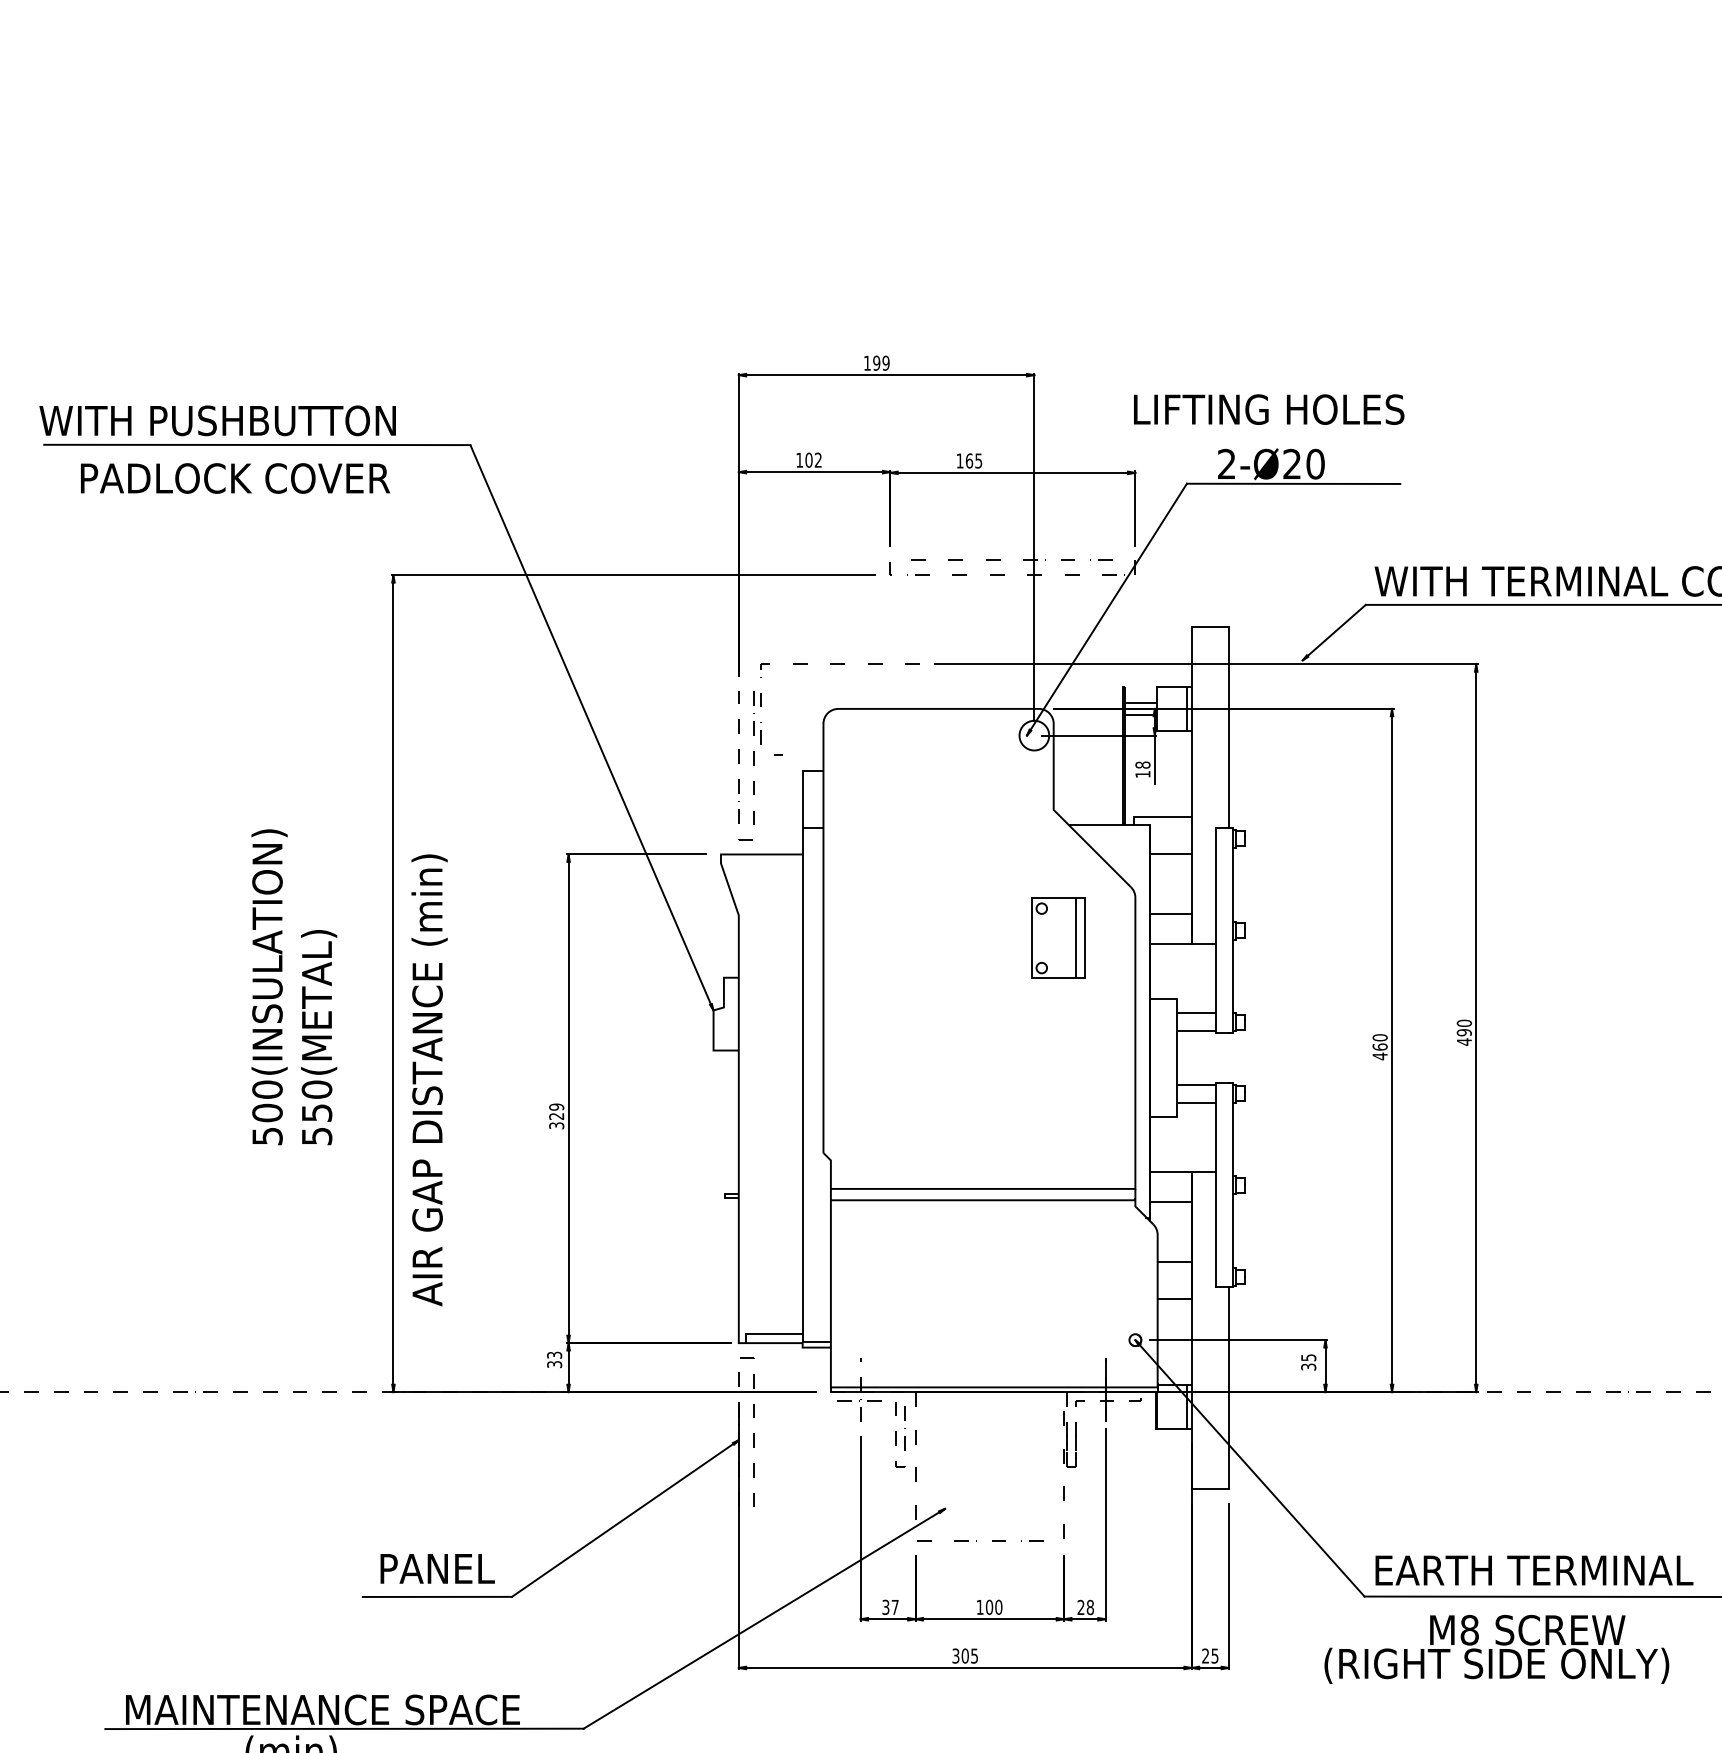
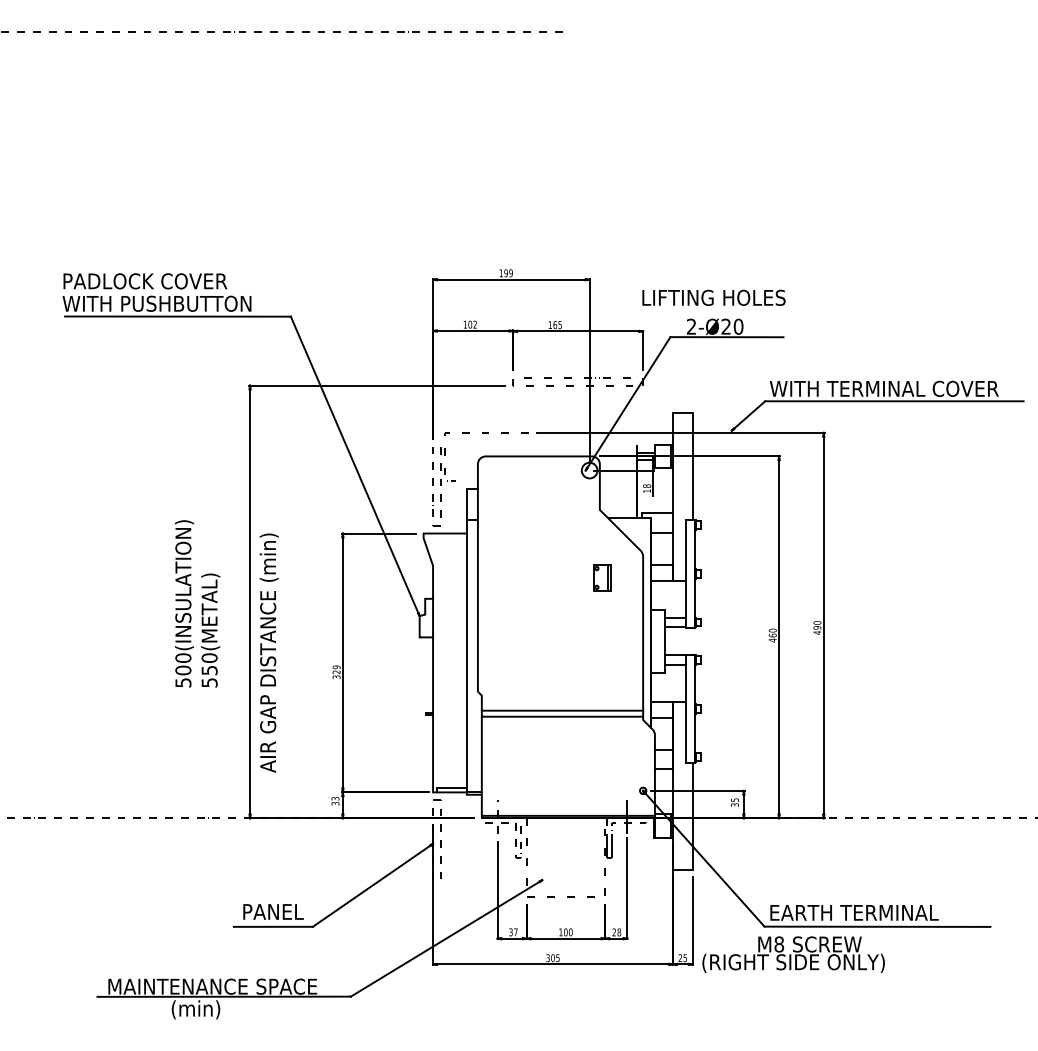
text: (235, 478) -> (145, 281), moved
part: (1056, 937) -> (601, 577), size x0.6
text: (1496, 1649) -> (793, 954), moved

